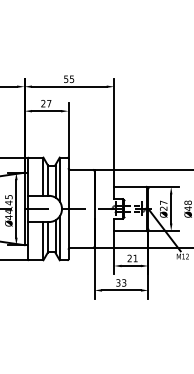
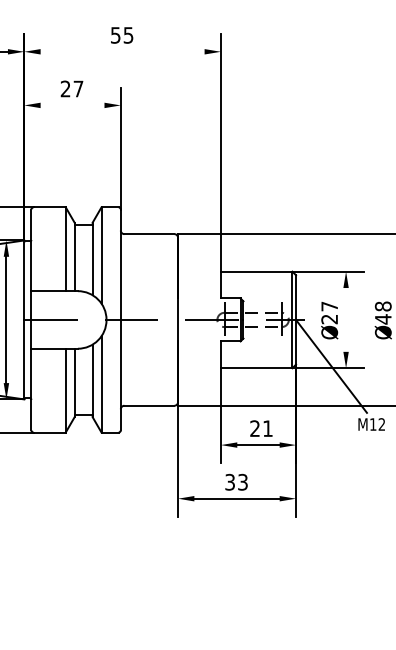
line: (68, 86) -> (120, 51), removed
line: (46, 111) -> (72, 106), removed
line: (171, 208) -> (346, 318), removed

